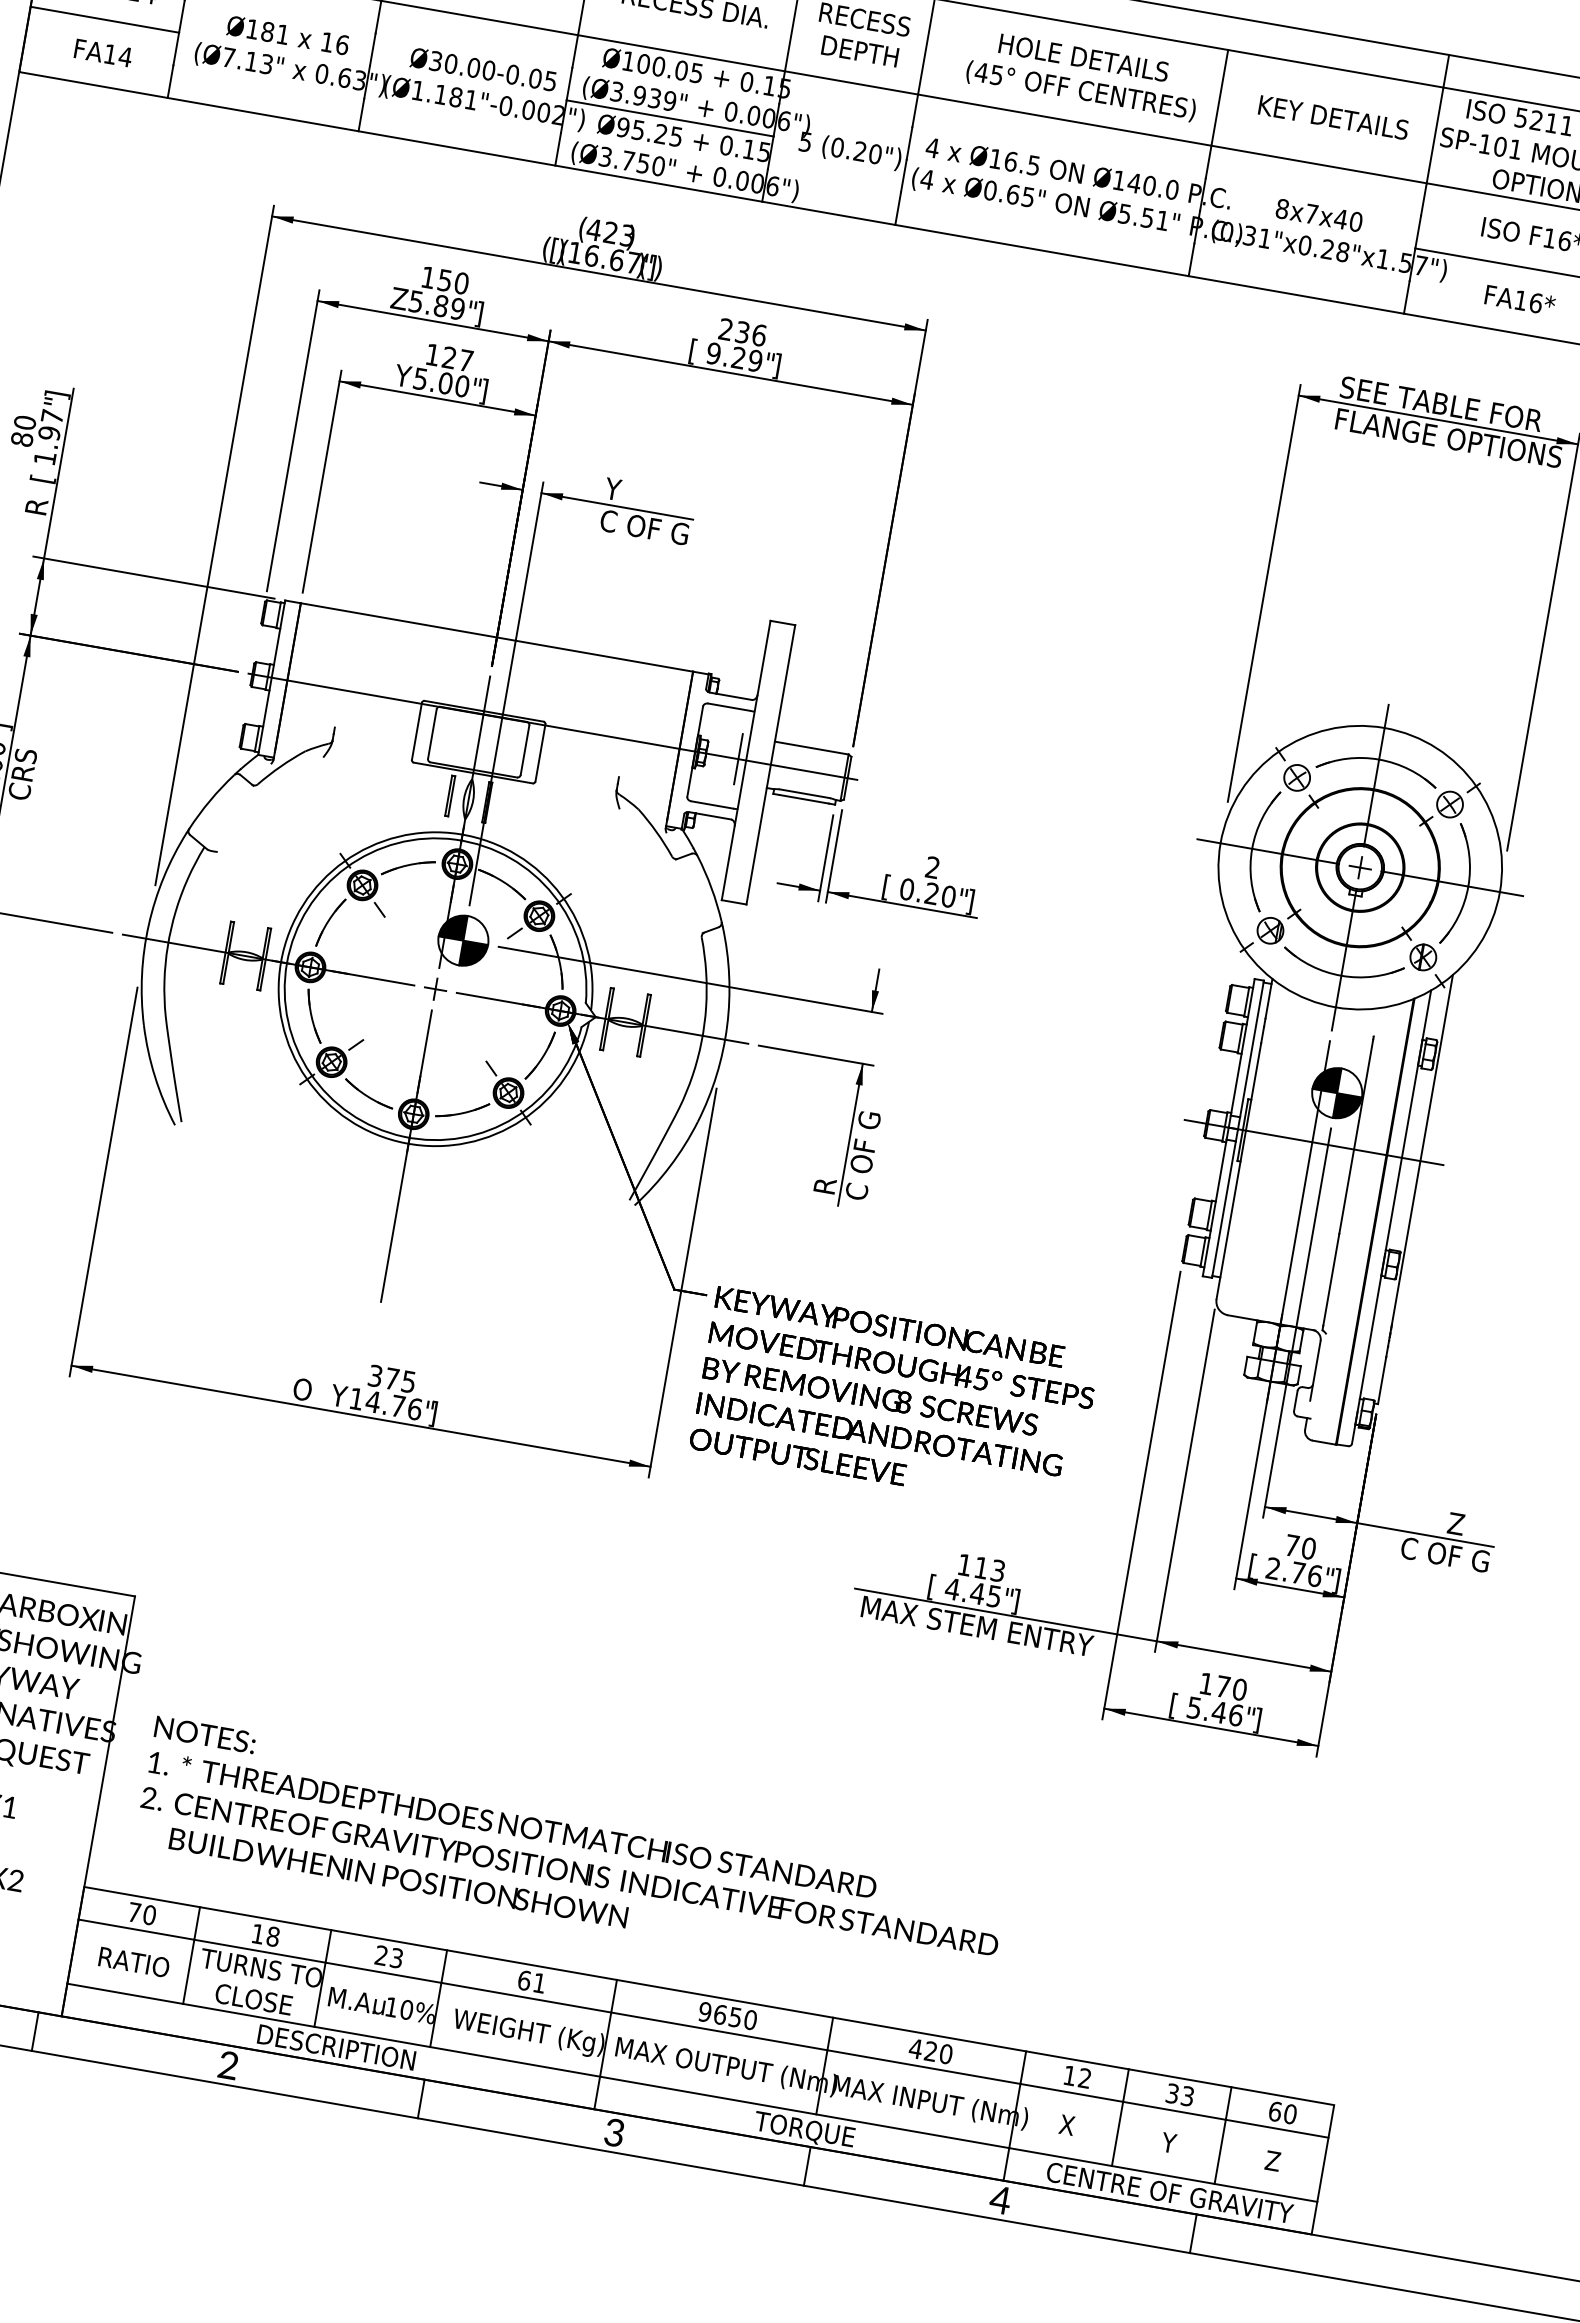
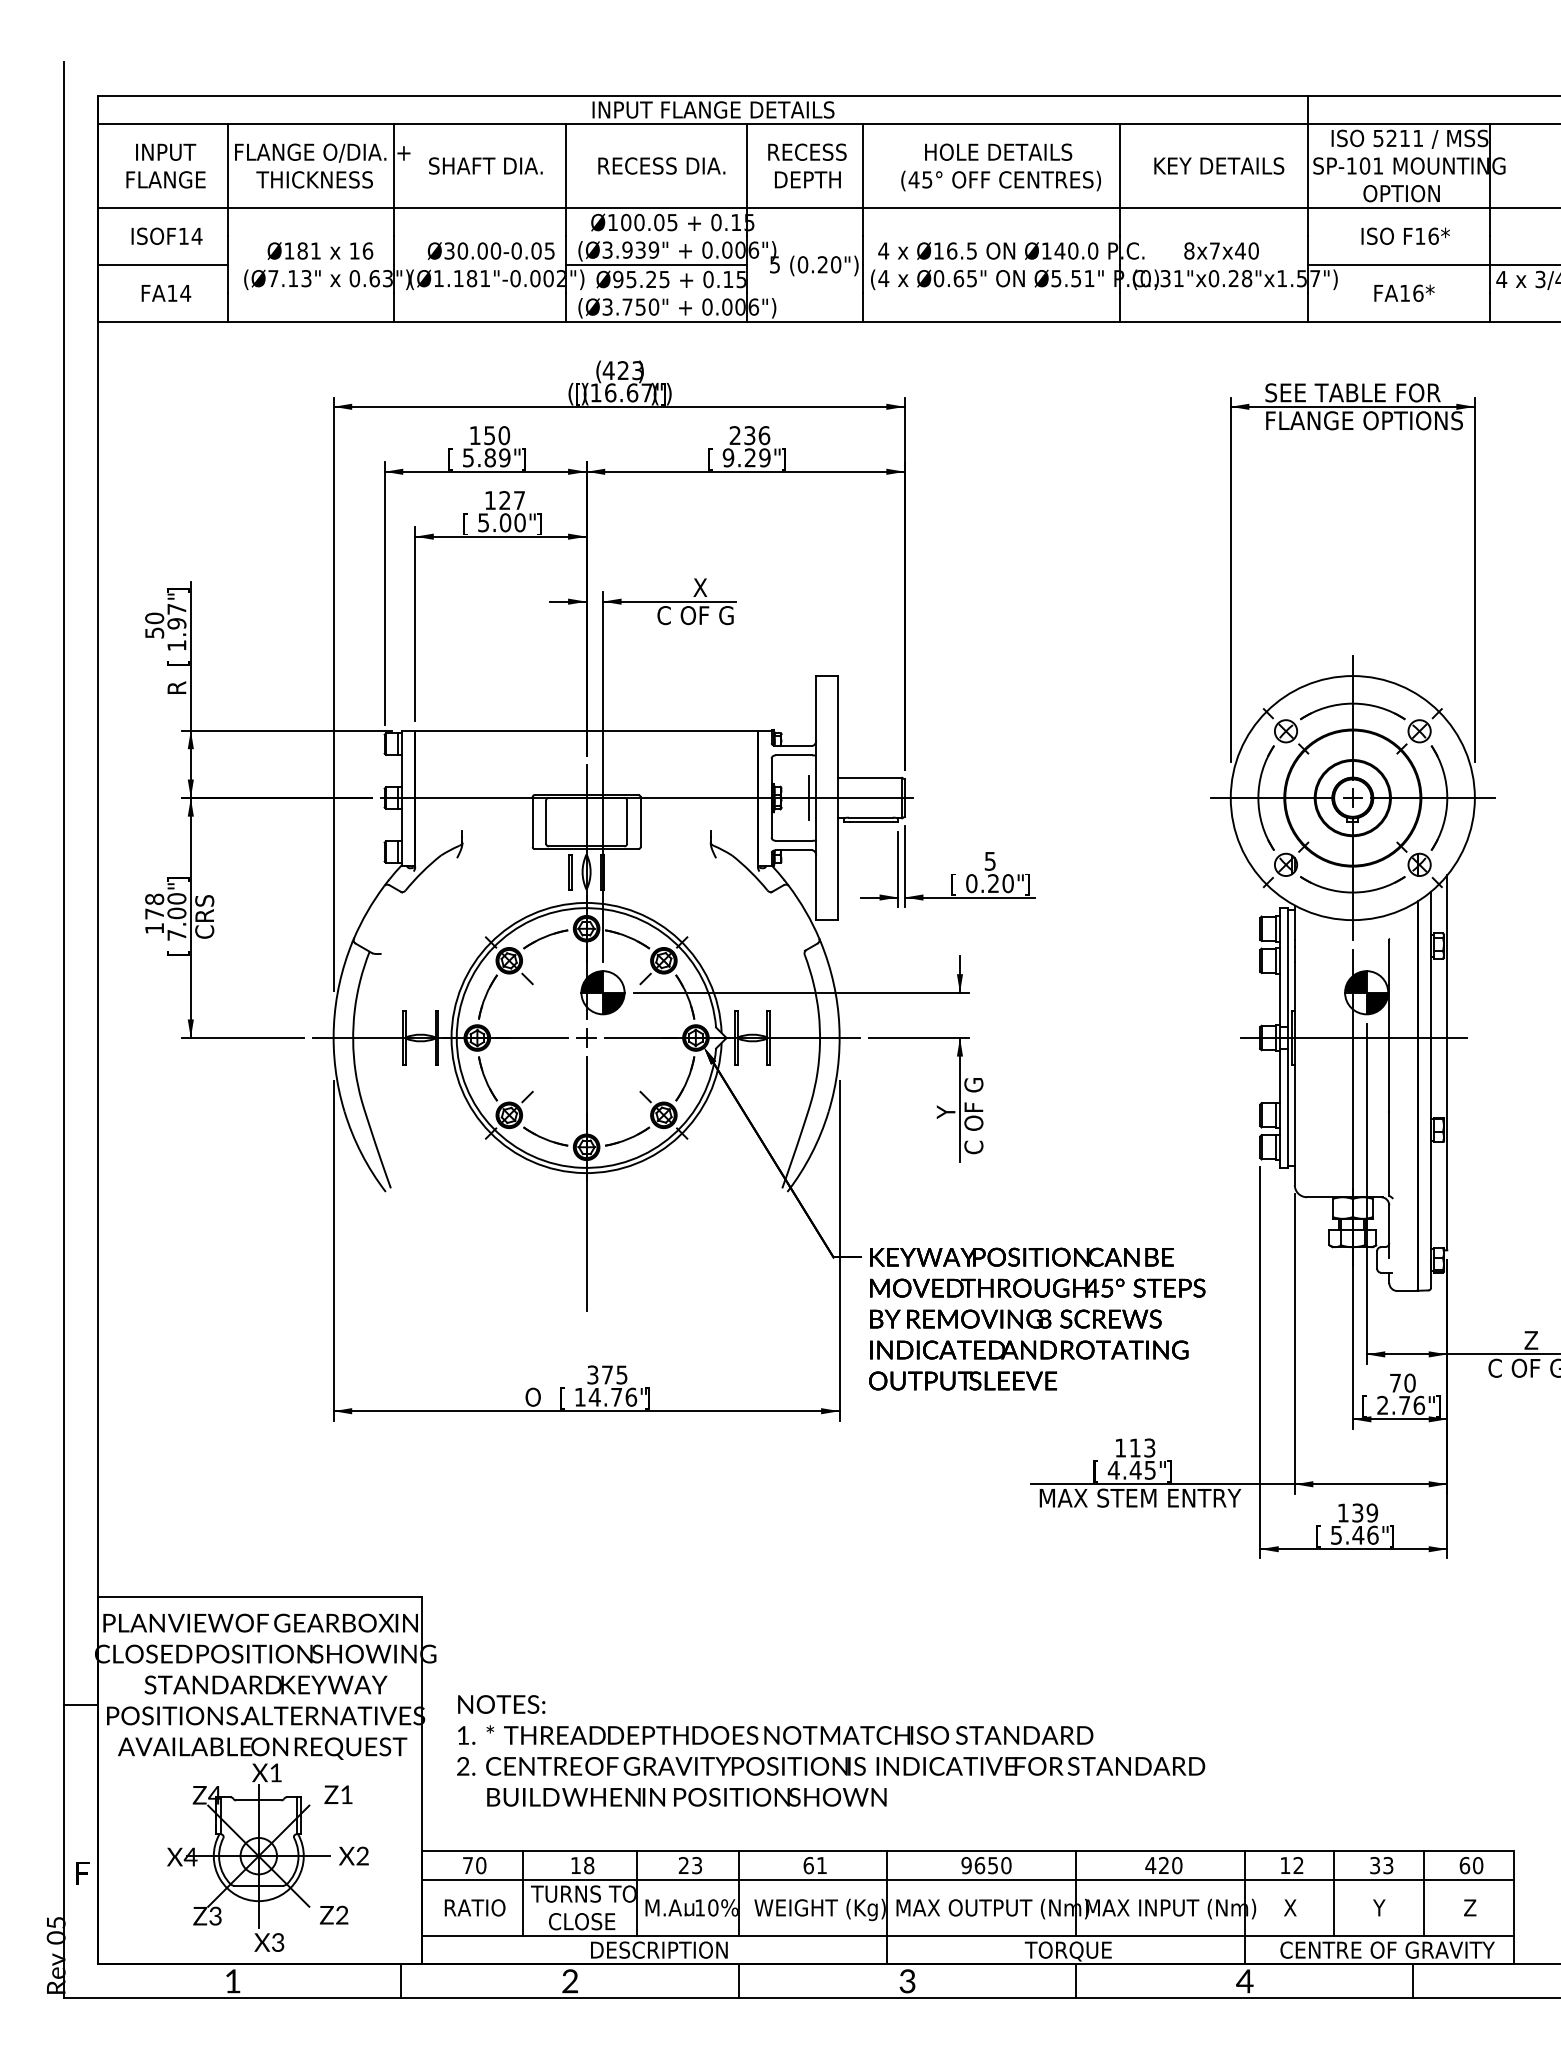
text: (398, 300) -> (453, 459), Z -> [
text: (402, 376) -> (467, 523), Y -> [
text: (22, 438) -> (154, 632), 80 -> 50
text: (634, 492) -> (681, 587), Y -> X
text: (932, 866) -> (989, 860), 2 -> 5
text: (827, 1165) -> (945, 1129), R -> Y
text: (338, 1397) -> (564, 1398), Y -> [
text: (1232, 1687) -> (1365, 1512), 170 -> 139

